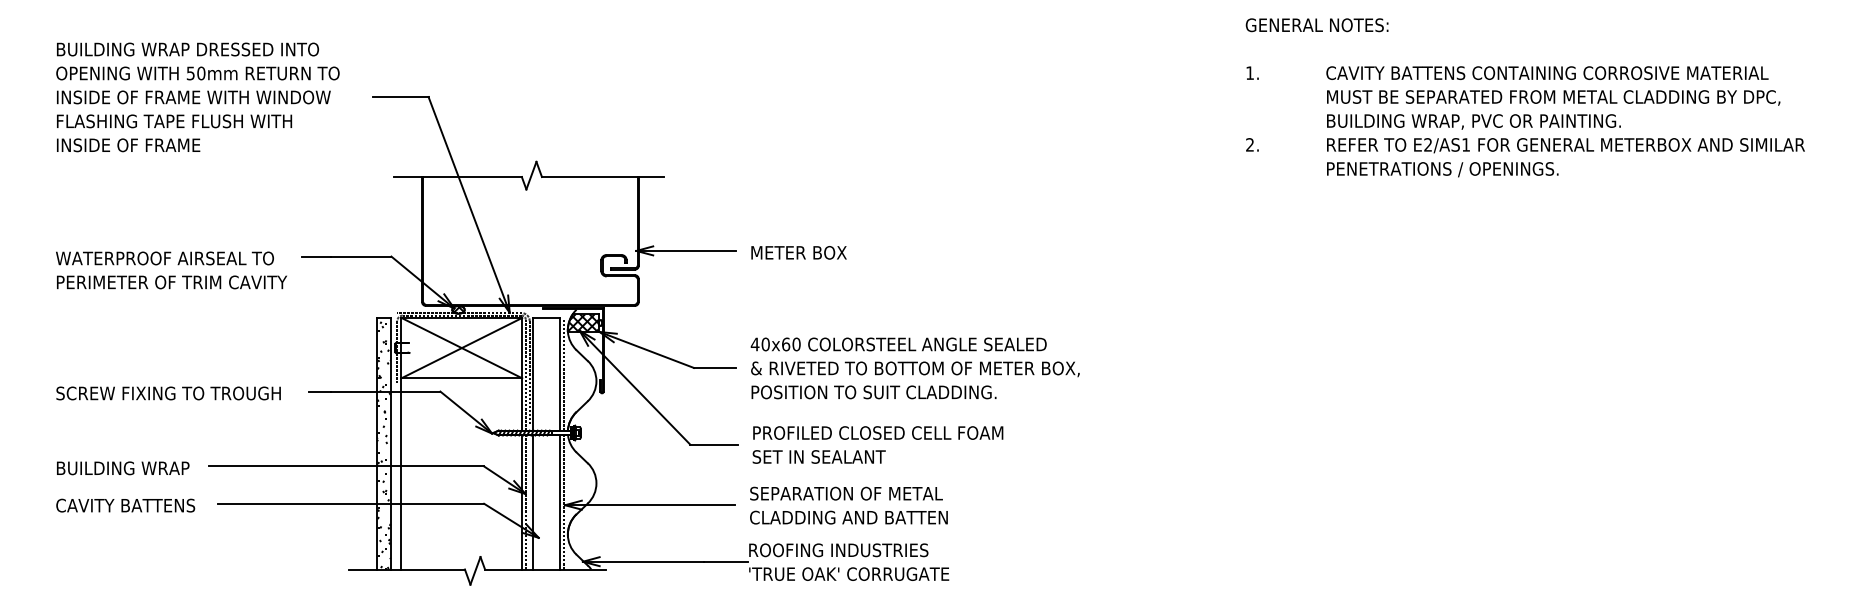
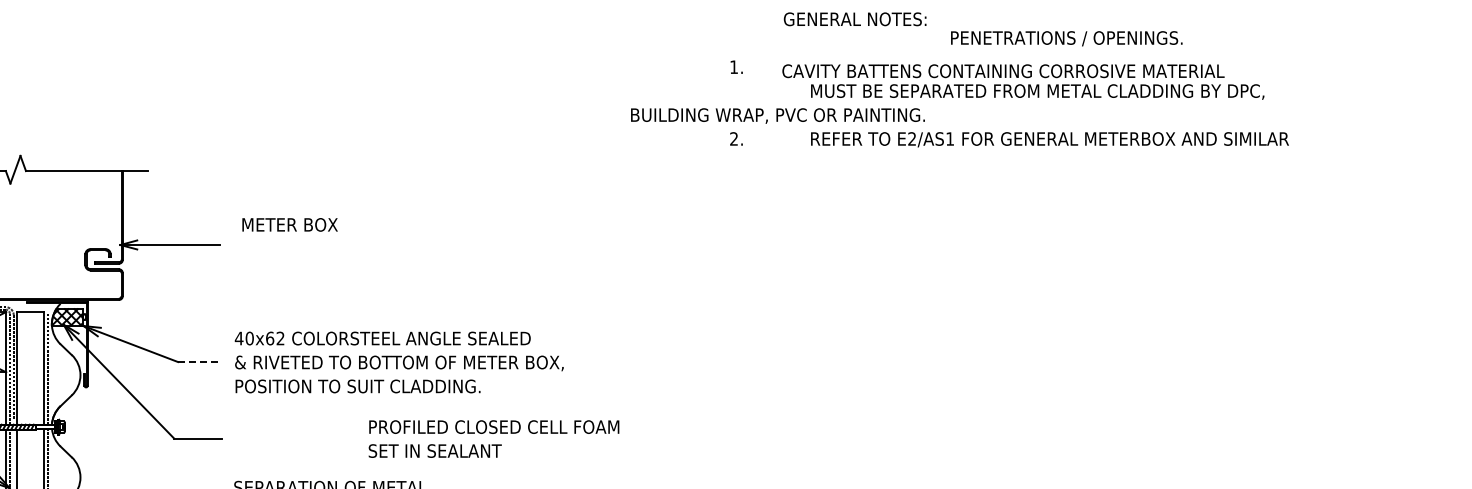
text: (1316, 25) -> (854, 19), moved
text: (1547, 72) -> (1003, 70), moved
text: (1473, 121) -> (777, 115), moved
text: (1442, 169) -> (1066, 38), moved
text: (798, 252) -> (289, 224), moved
text: (796, 344) -> (280, 338), 40x60 -> 40x62
line: (715, 367) -> (199, 361), solid -> dashed
text: (877, 444) -> (493, 438), moved

